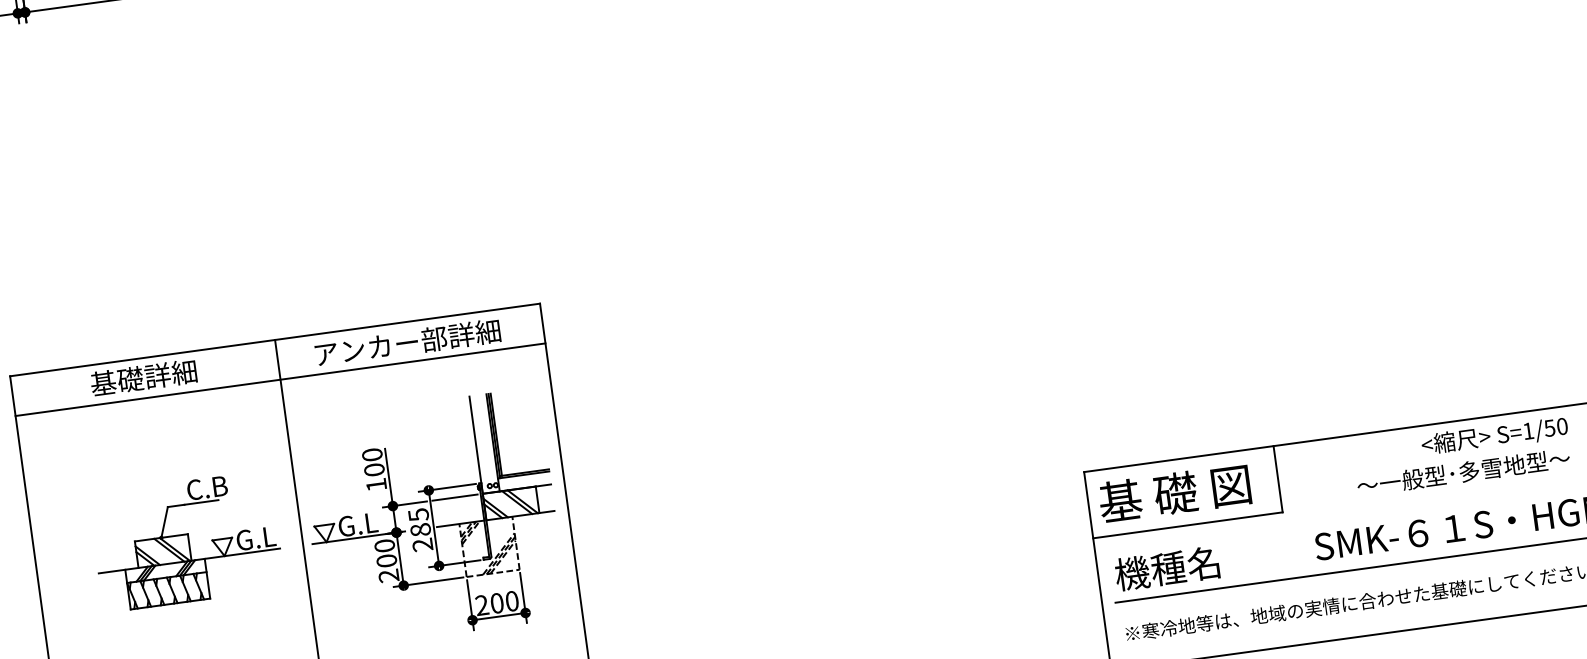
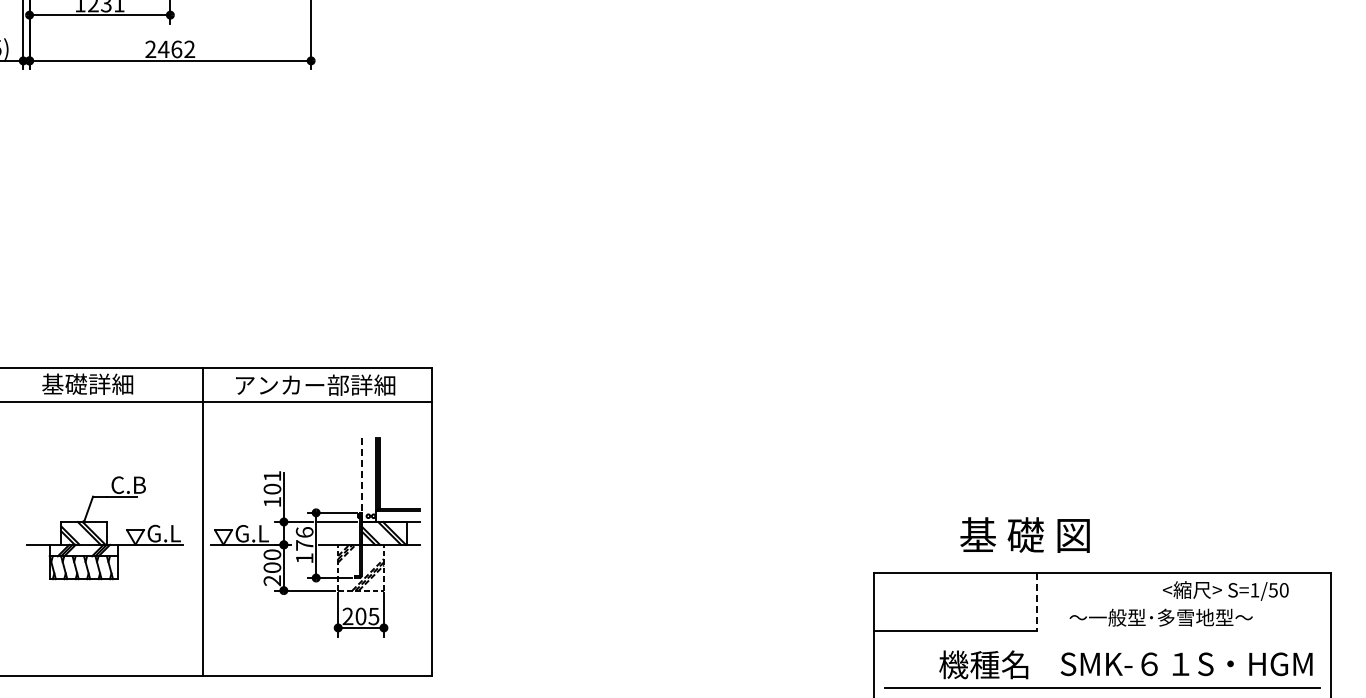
line: (476, 445) -> (361, 480), solid -> dashed
text: (372, 454) -> (272, 475), 100 -> 101
text: (1462, 472) -> (1160, 617), moved
line: (1278, 478) -> (1037, 601), solid -> dashed
text: (1174, 492) -> (1024, 534), moved
text: (420, 530) -> (304, 545), 285 -> 176
text: (1166, 568) -> (983, 664), moved
text: (511, 601) -> (373, 616), 200 -> 205

